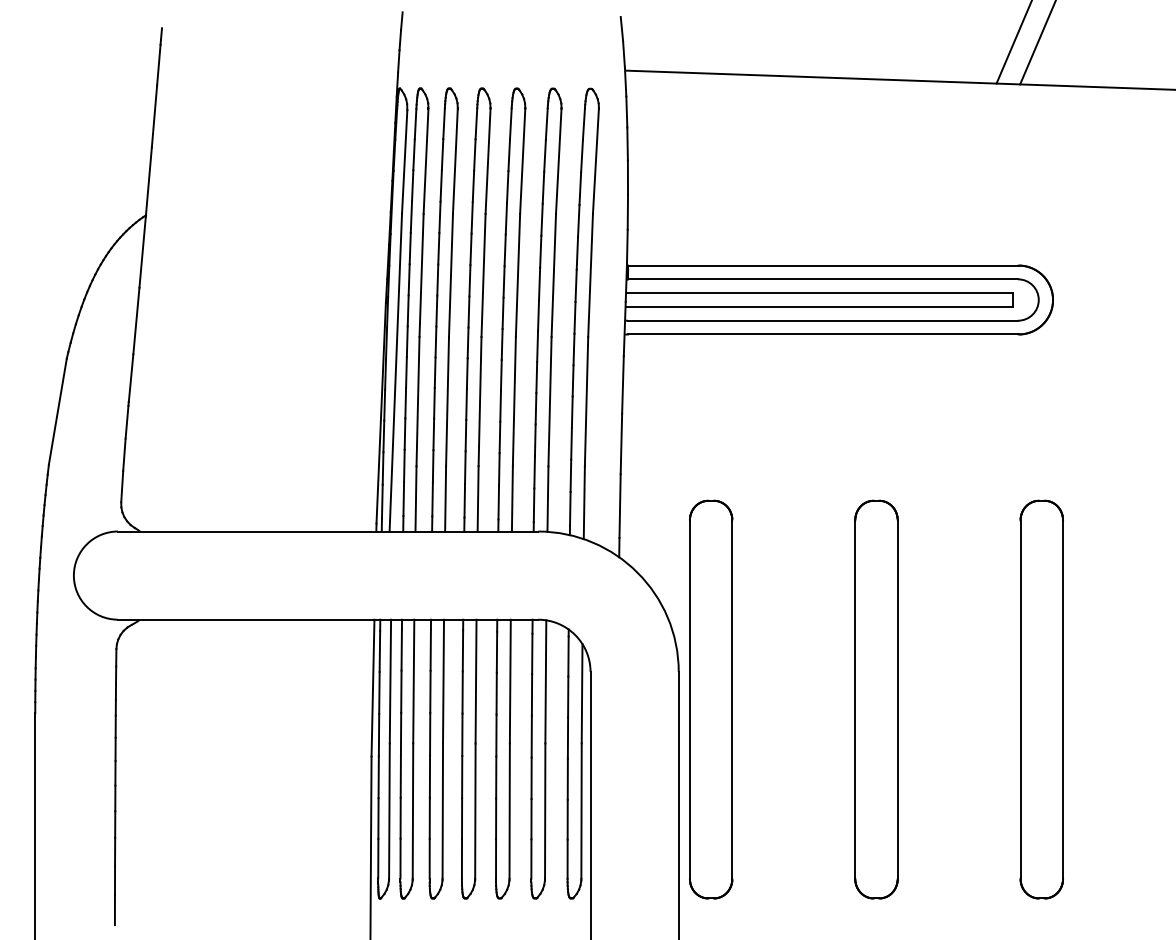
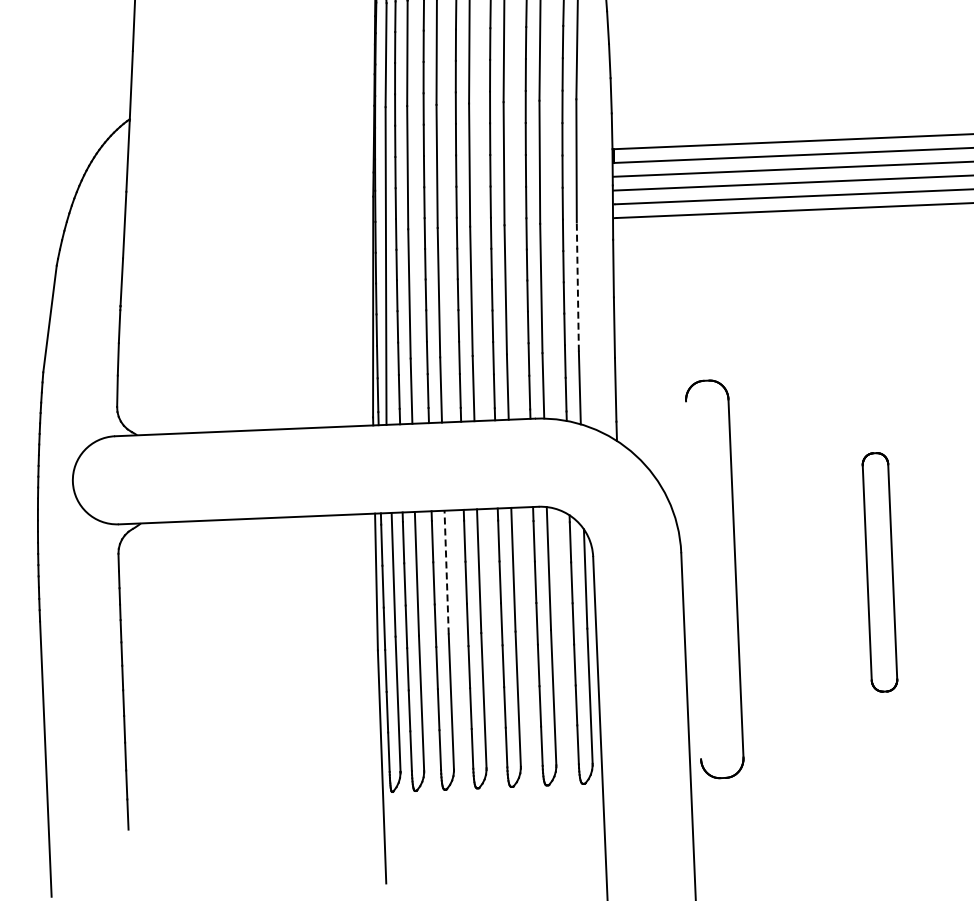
line: (586, 401) -> (577, 286), solid -> dashed
line: (443, 681) -> (446, 572), solid -> dashed
line: (689, 699) -> (693, 580), removed
part: (876, 699) -> (880, 572), size x0.6

